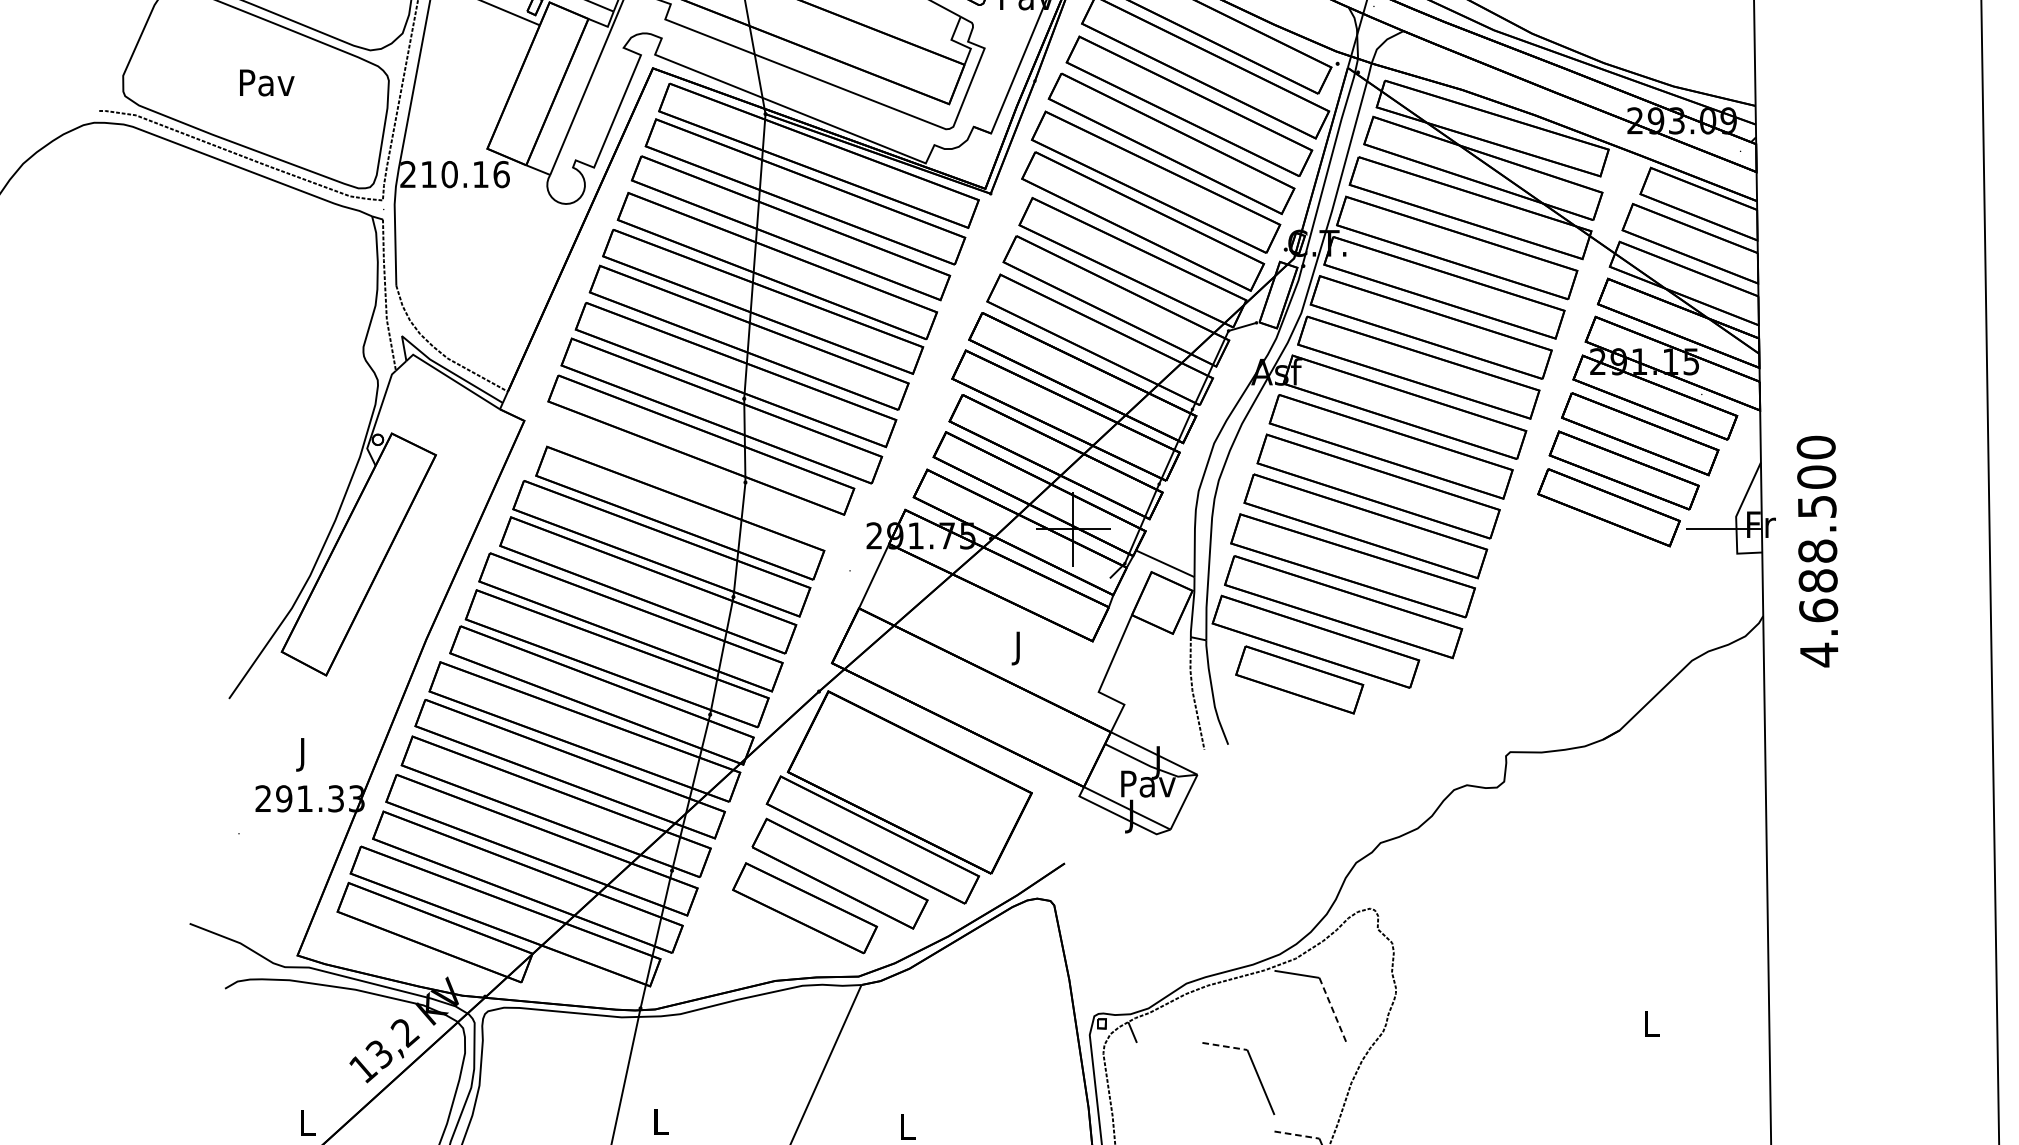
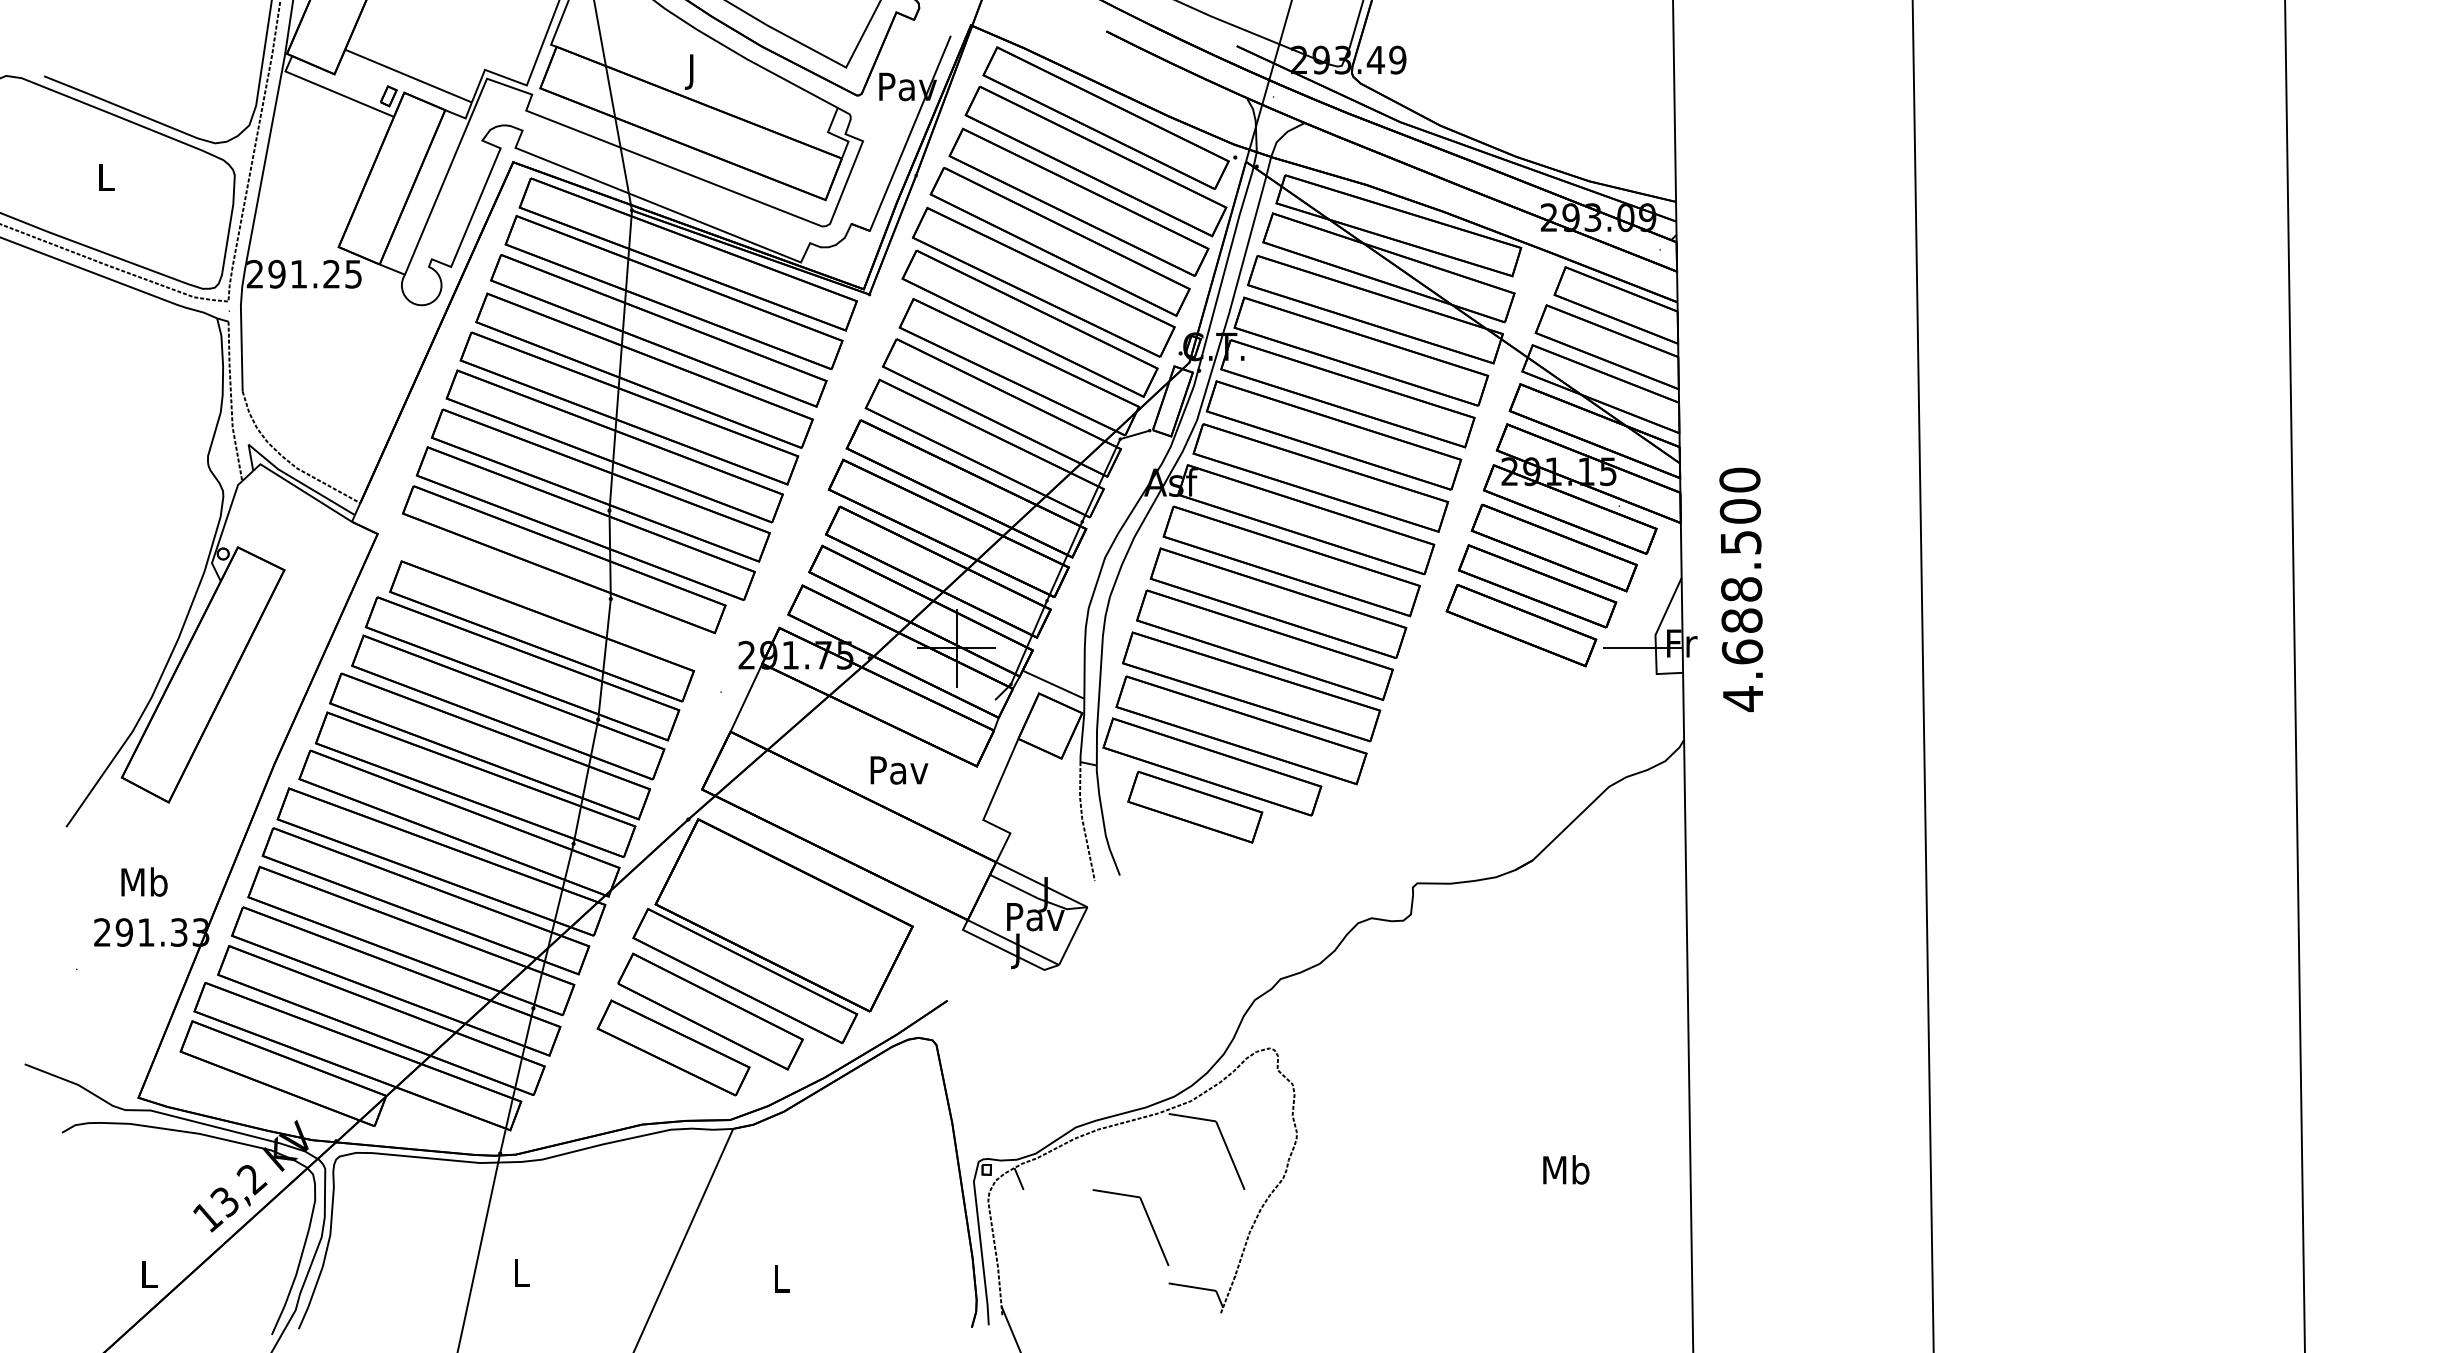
text: (267, 82) -> (106, 177), Pav -> L
text: (465, 173) -> (315, 273), 210.16 -> 291.25
text: (1817, 551) -> (1741, 589), moved
text: (1019, 647) -> (899, 773), J -> Pav
text: (303, 754) -> (144, 885), J -> Mb
line: (1333, 1011) -> (1230, 1156), dashed -> solid
text: (1651, 1023) -> (1566, 1169), L -> Mb
line: (1225, 1046) -> (1116, 1193), dashed -> solid
line: (1297, 1135) -> (1192, 1287), dashed -> solid

